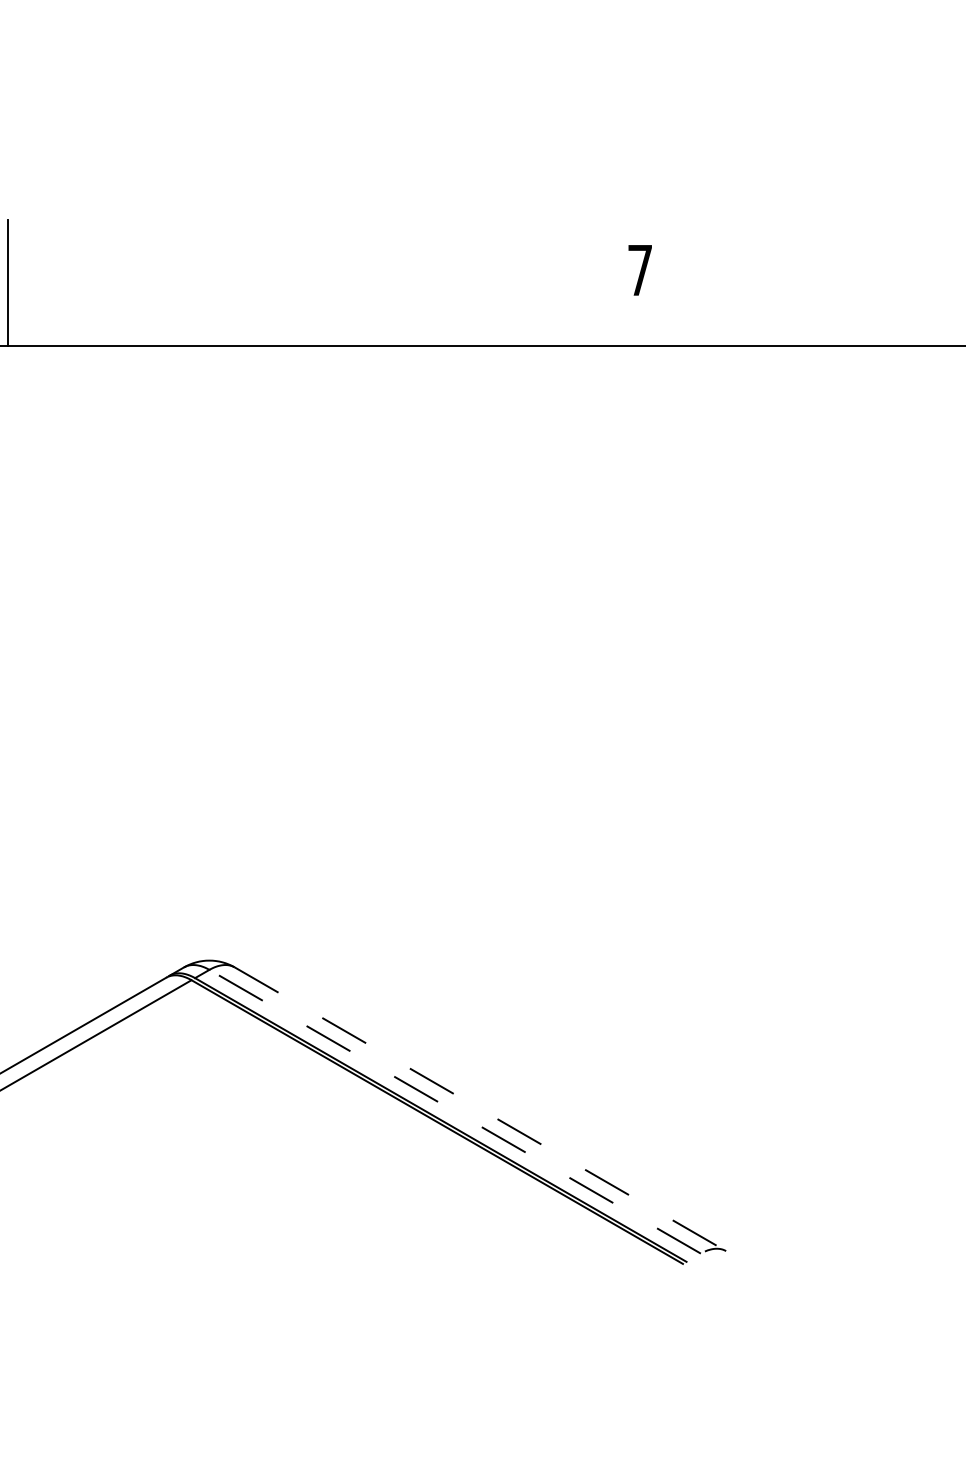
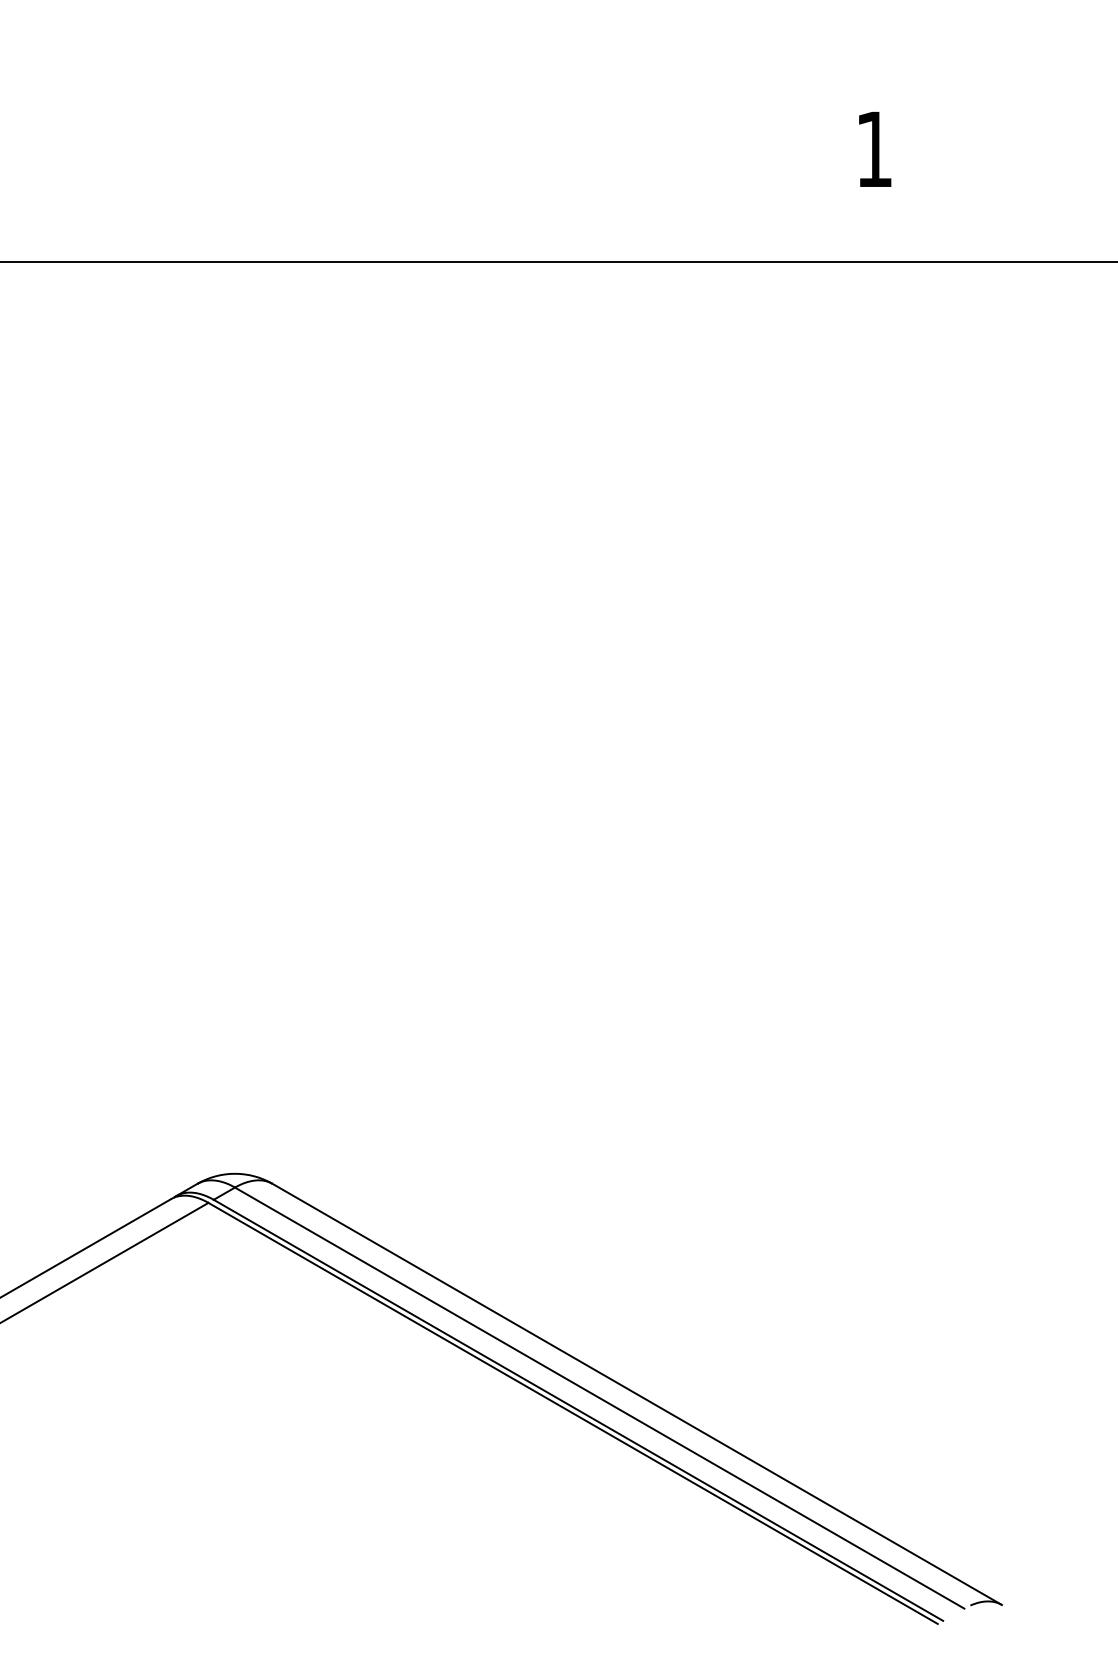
text: (639, 270) -> (873, 149), 7 -> 1
line: (480, 1109) -> (637, 1394), dashed -> solid
line: (455, 1111) -> (600, 1397), dashed -> solid

